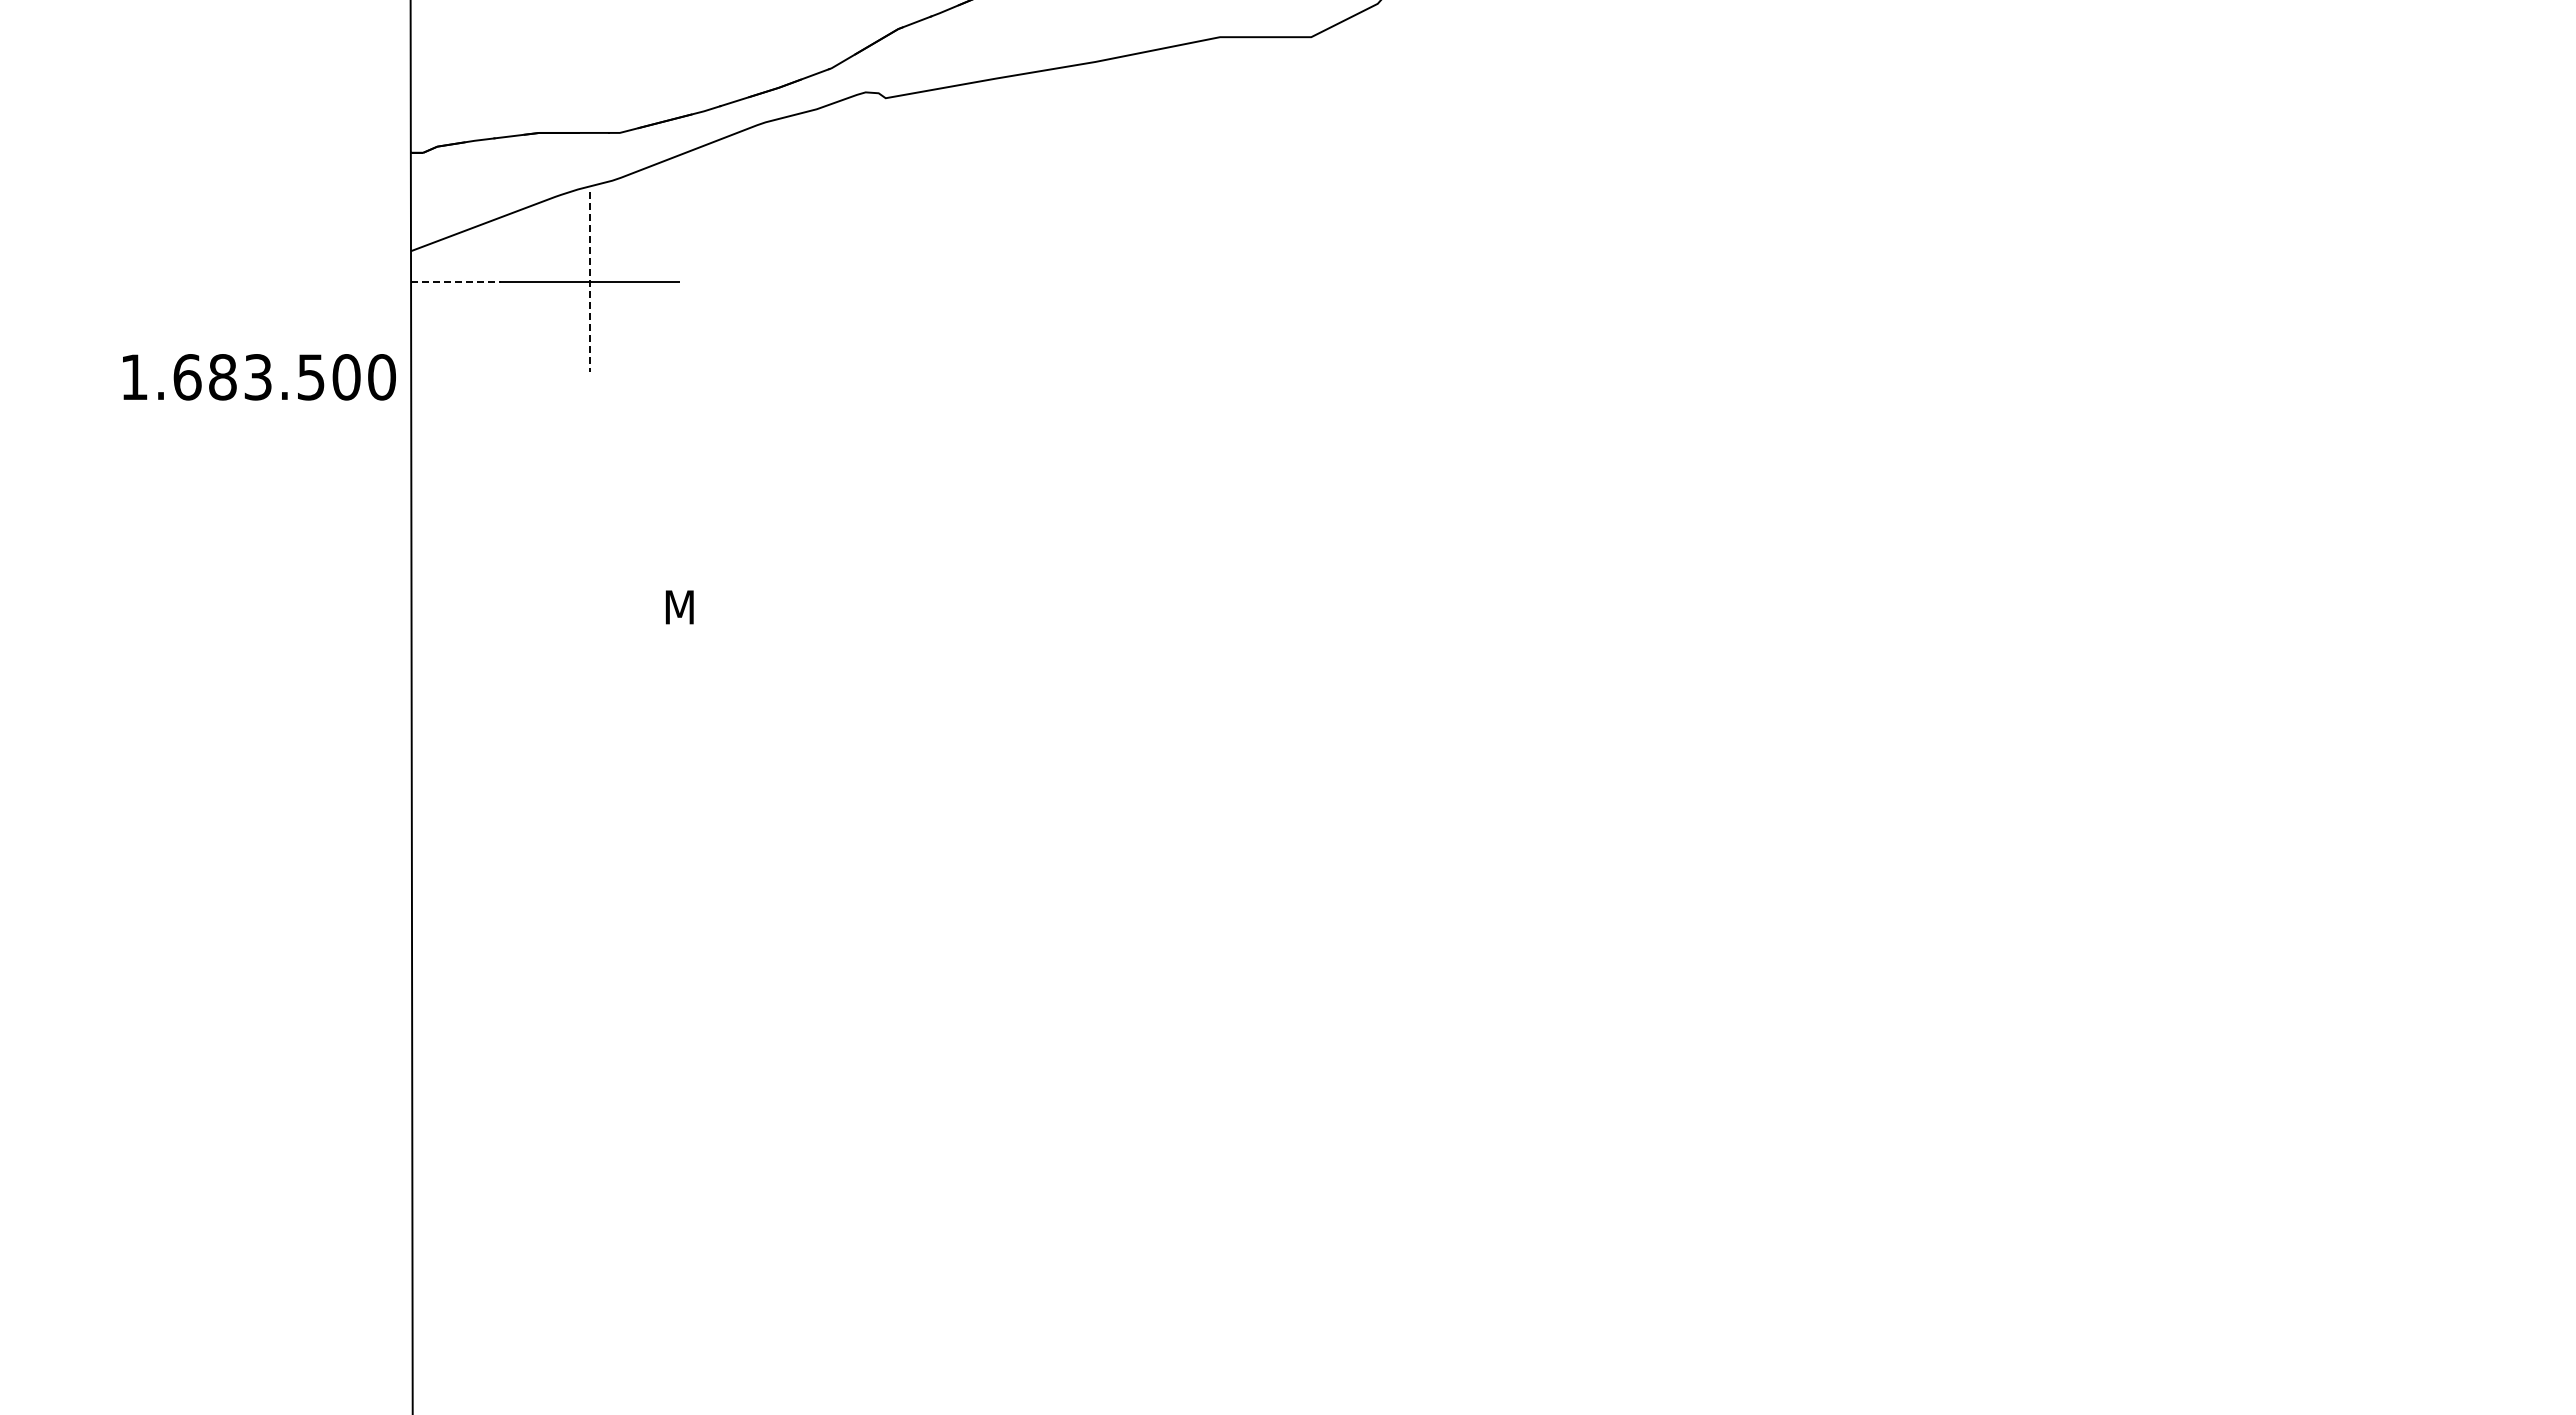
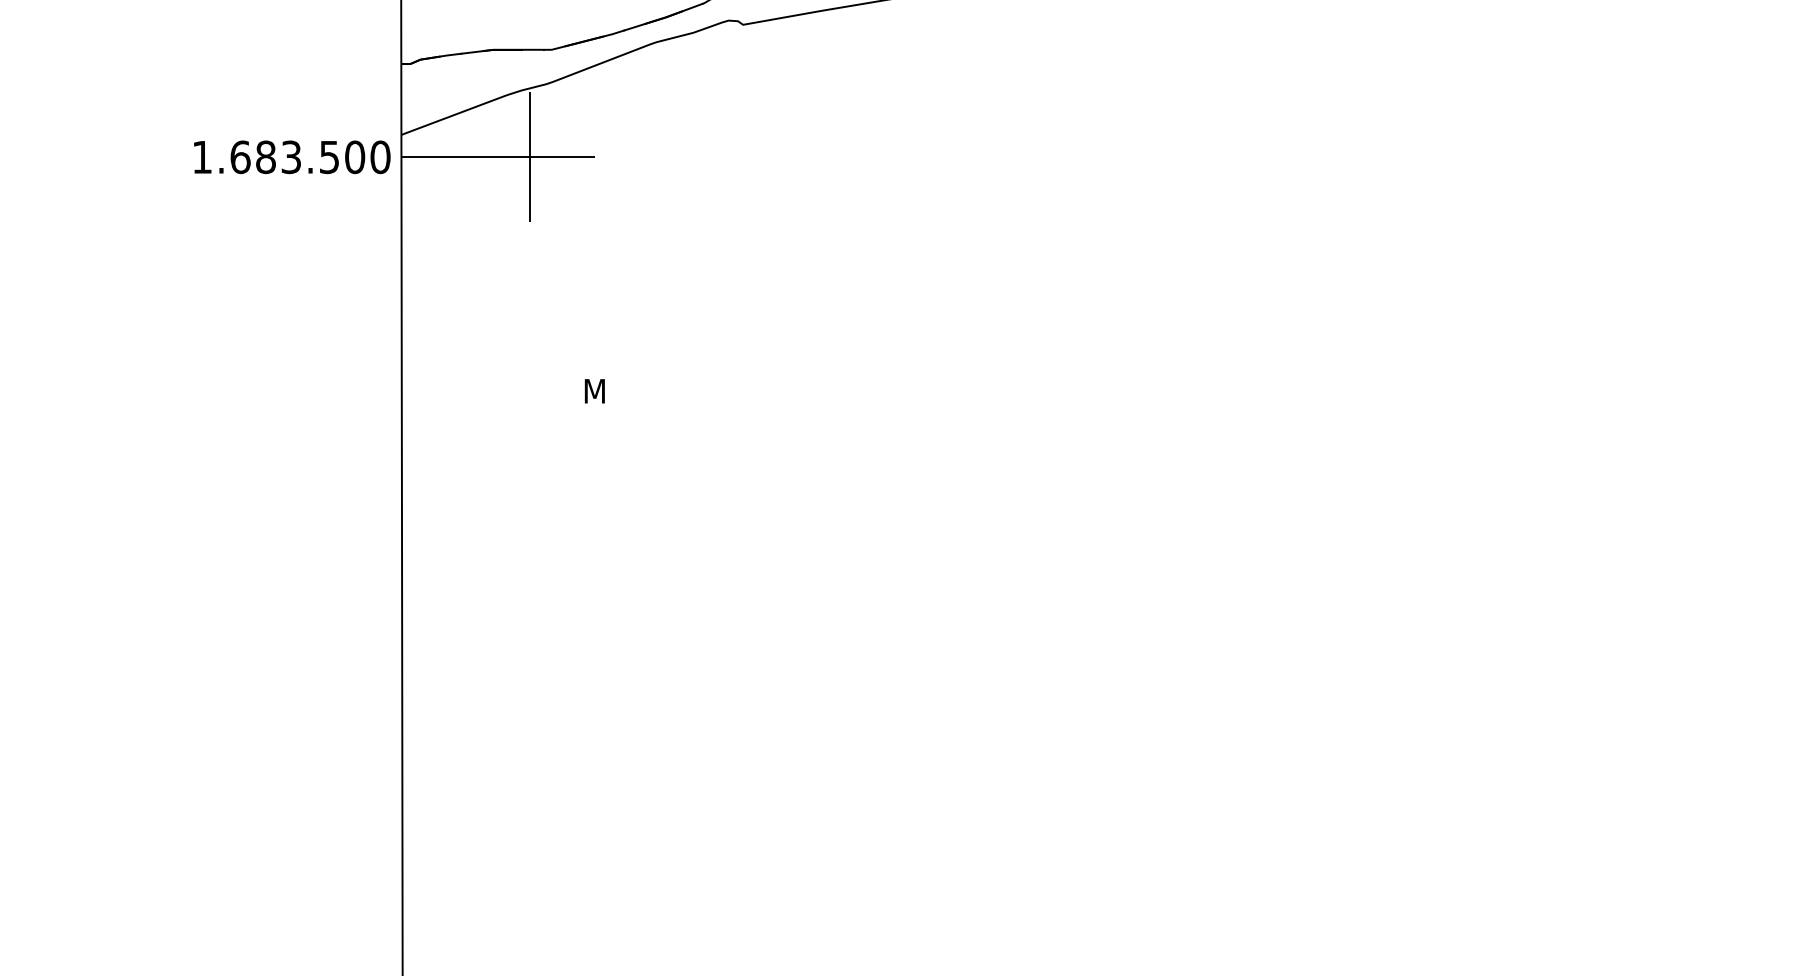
line: (456, 282) -> (434, 157), dashed -> solid
line: (590, 282) -> (530, 157), dashed -> solid
text: (259, 377) -> (292, 157), moved

